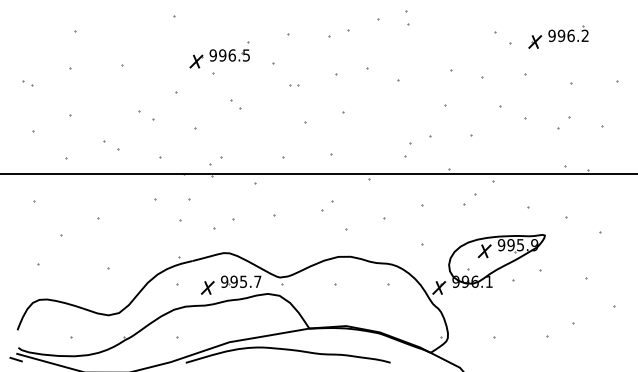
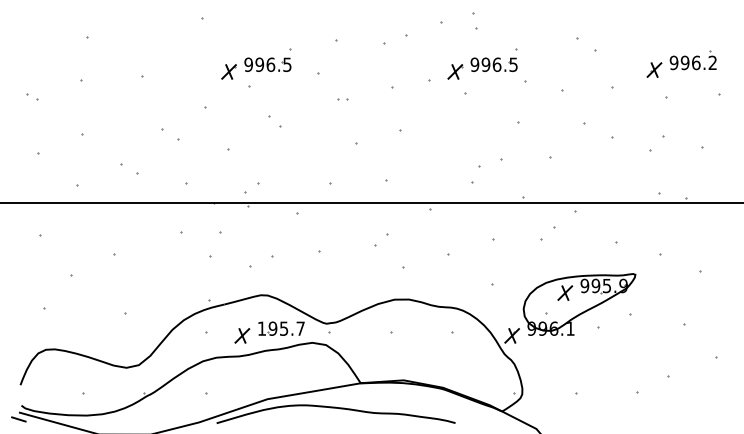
part: (558, 36) -> (681, 63), moved
part: (413, 54) -> (482, 63), added
text: (224, 281) -> (261, 328), 995.7 -> 195.7

